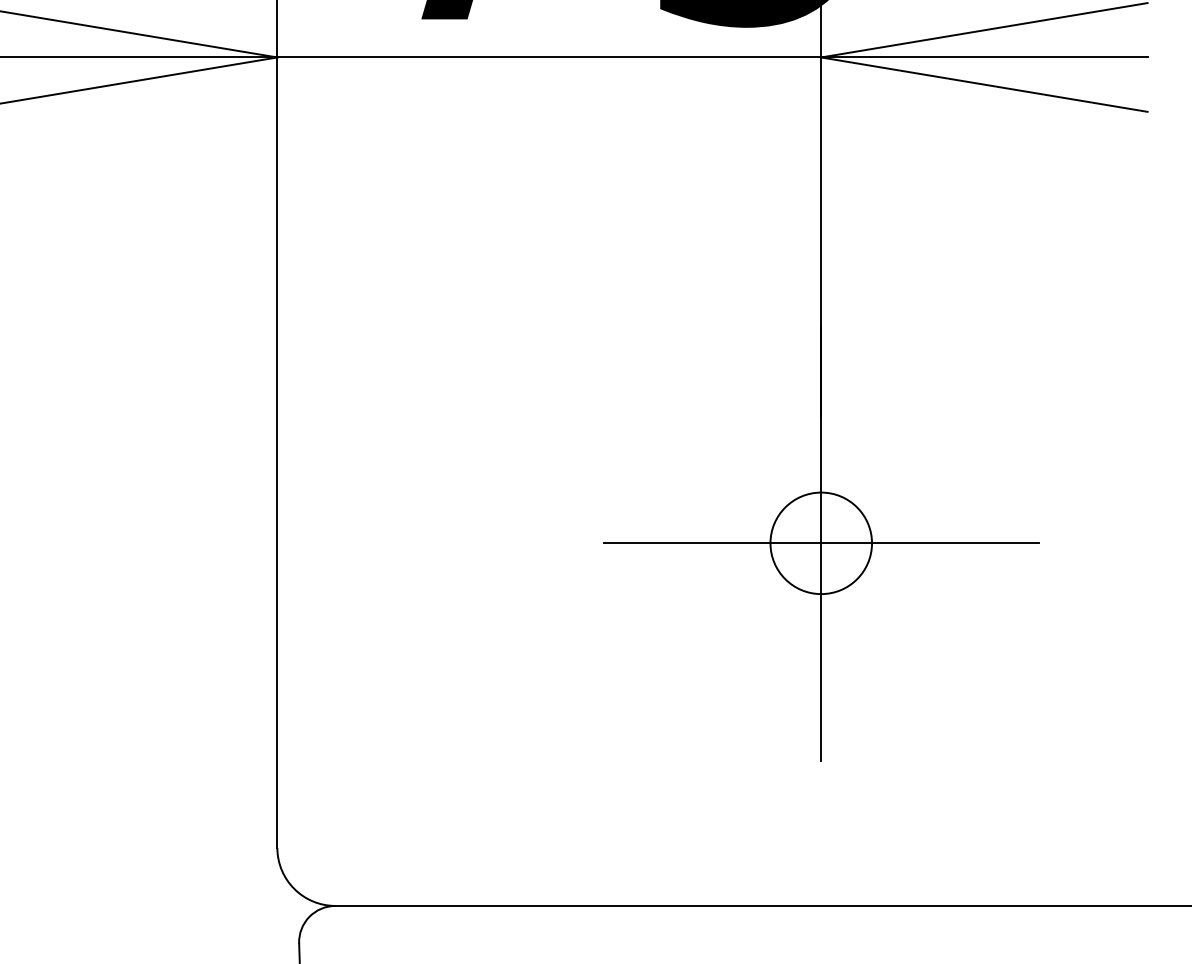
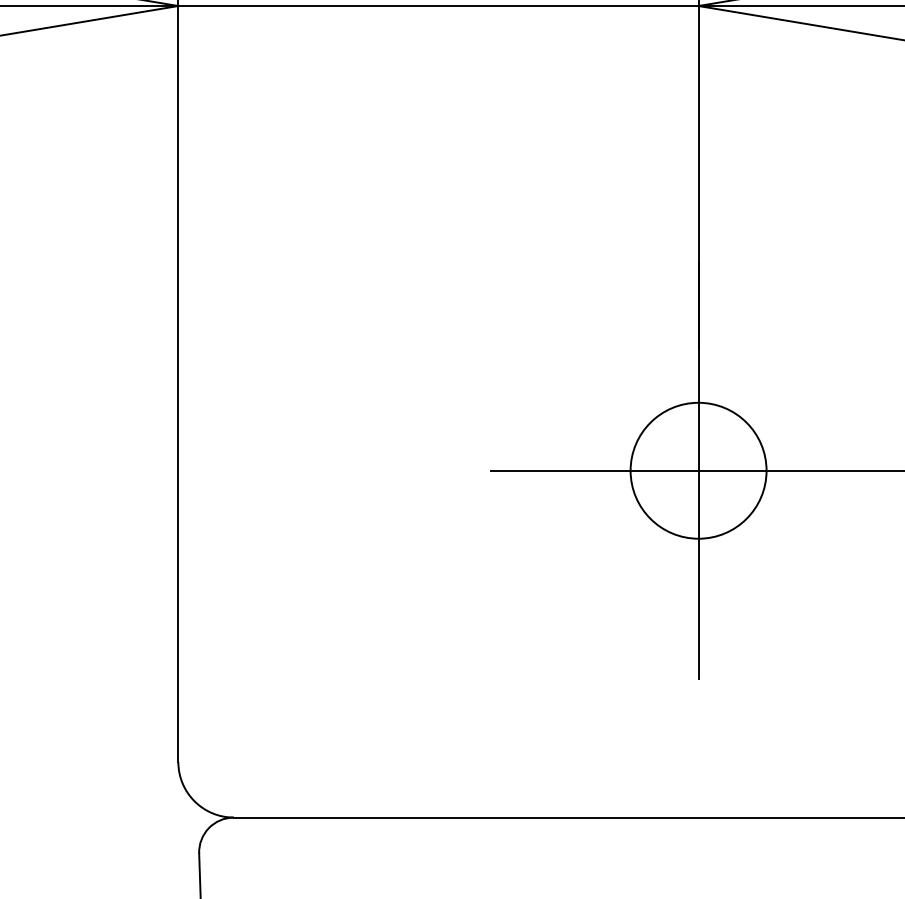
circle: (821, 543) -> (698, 470), size x1.4

